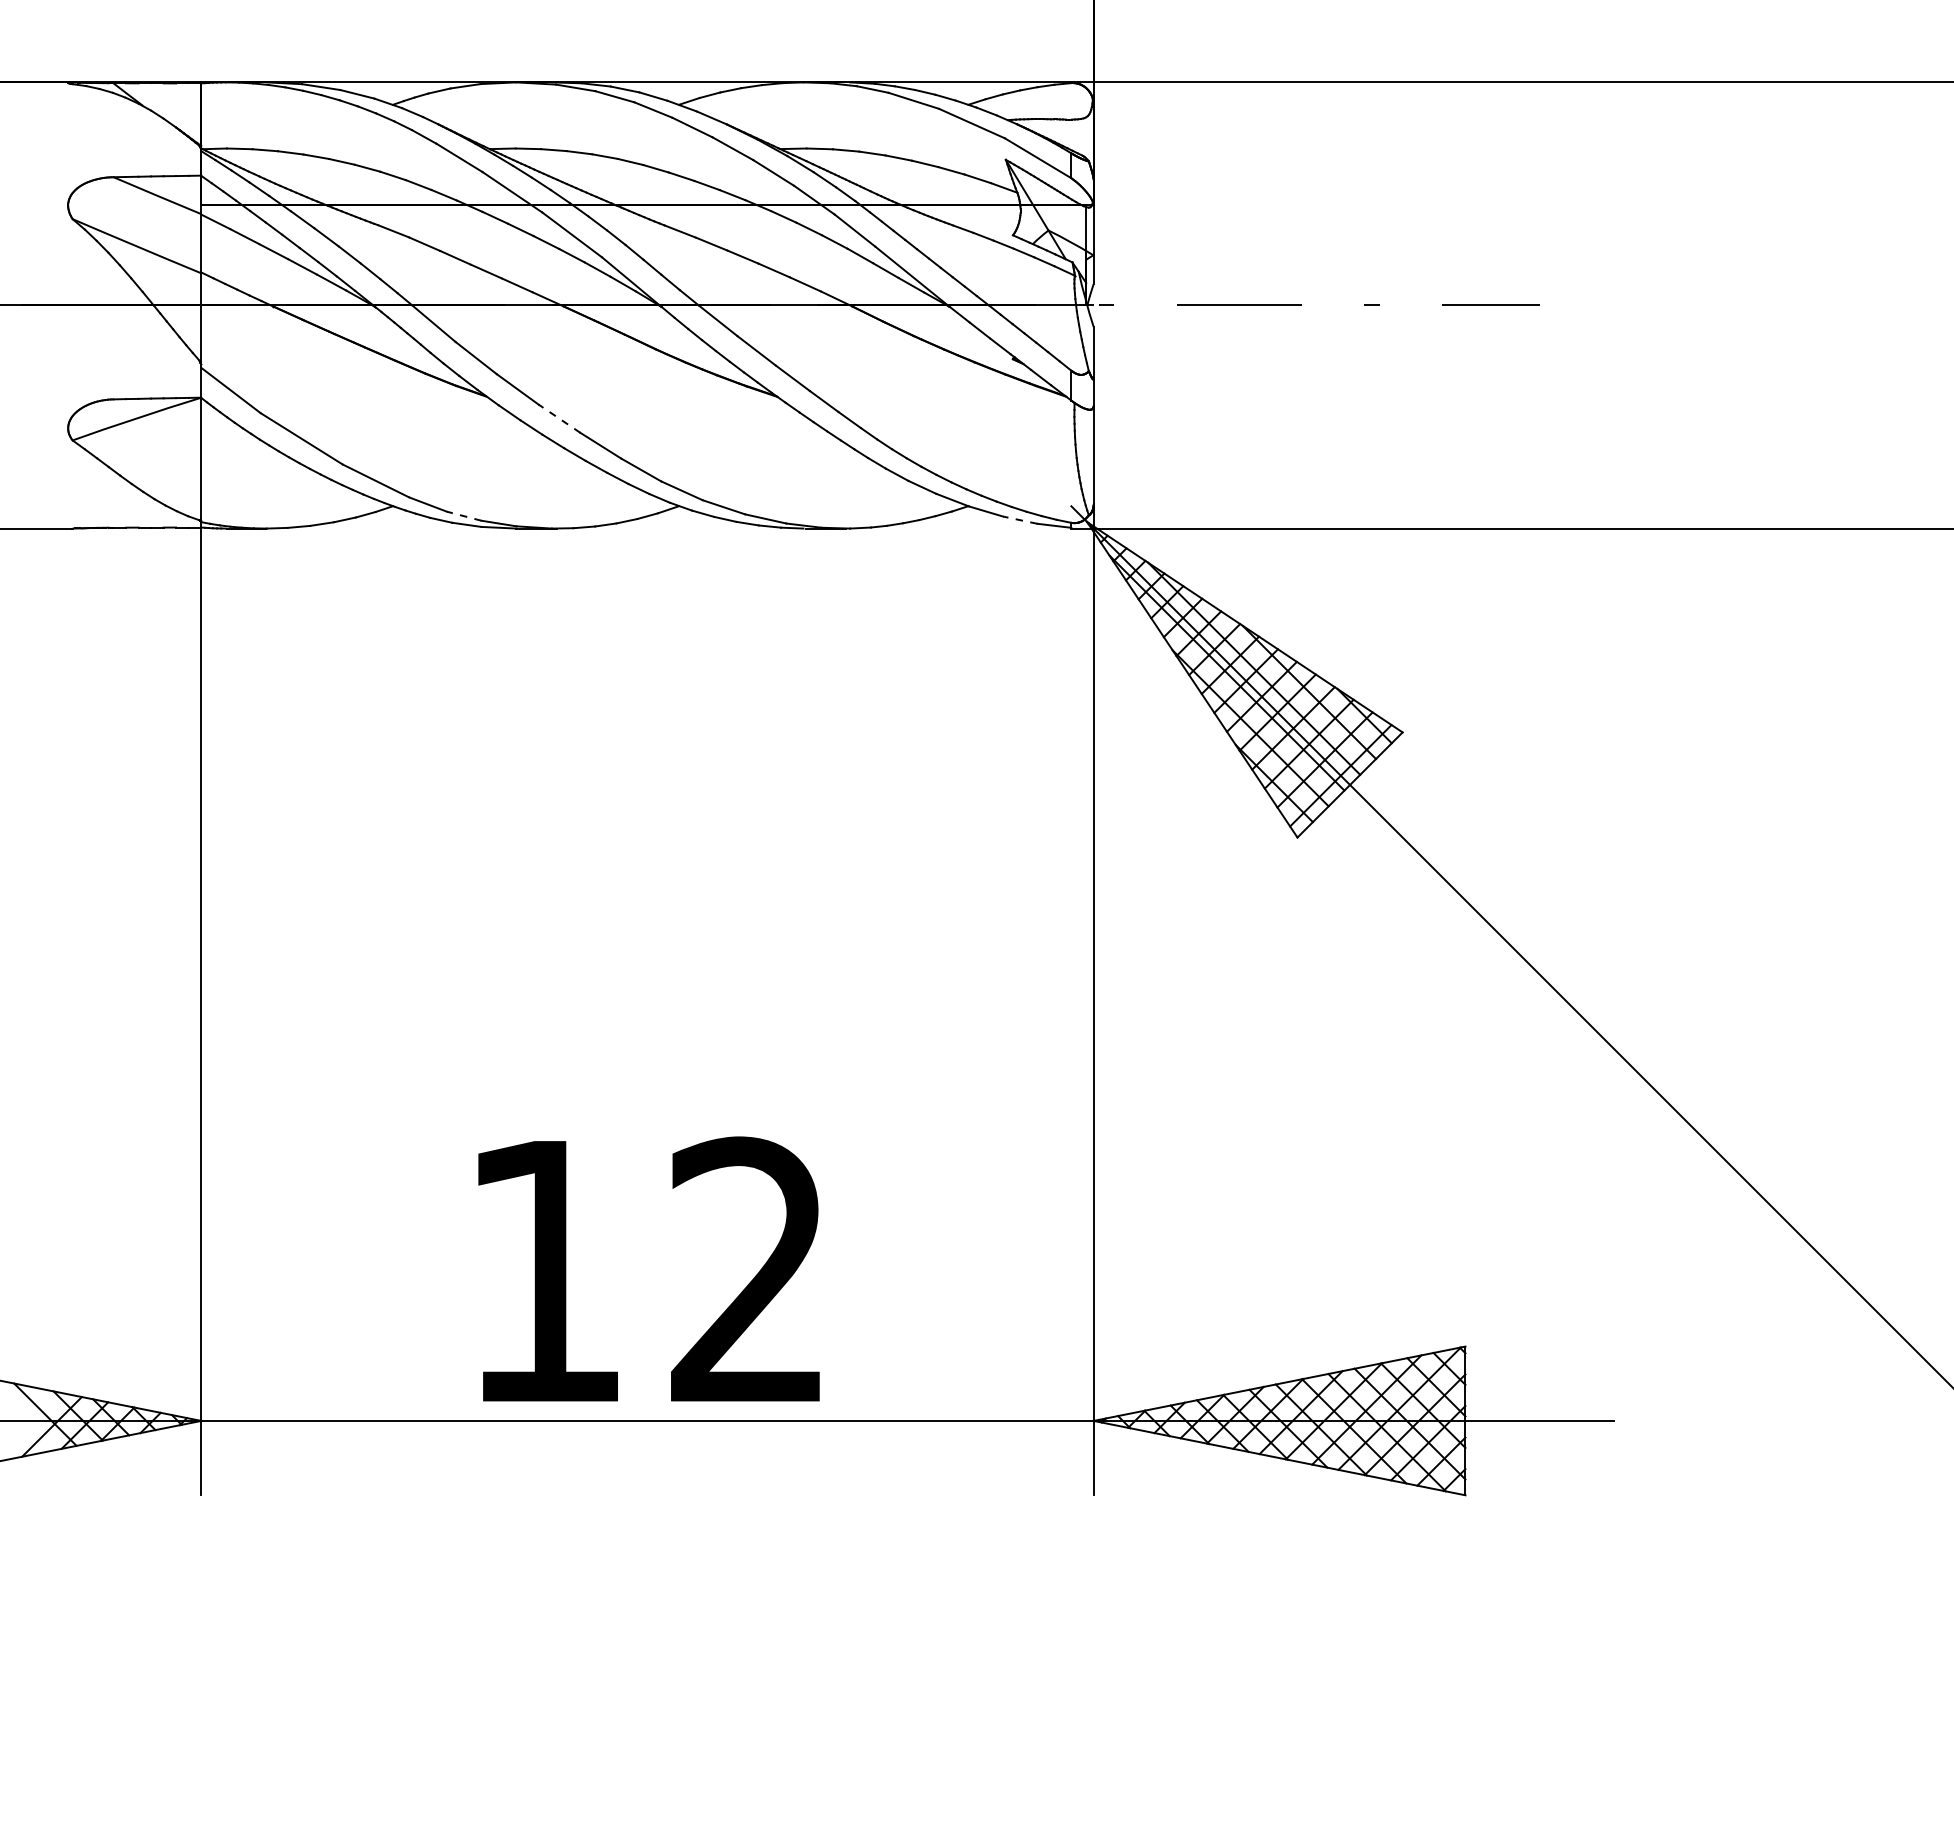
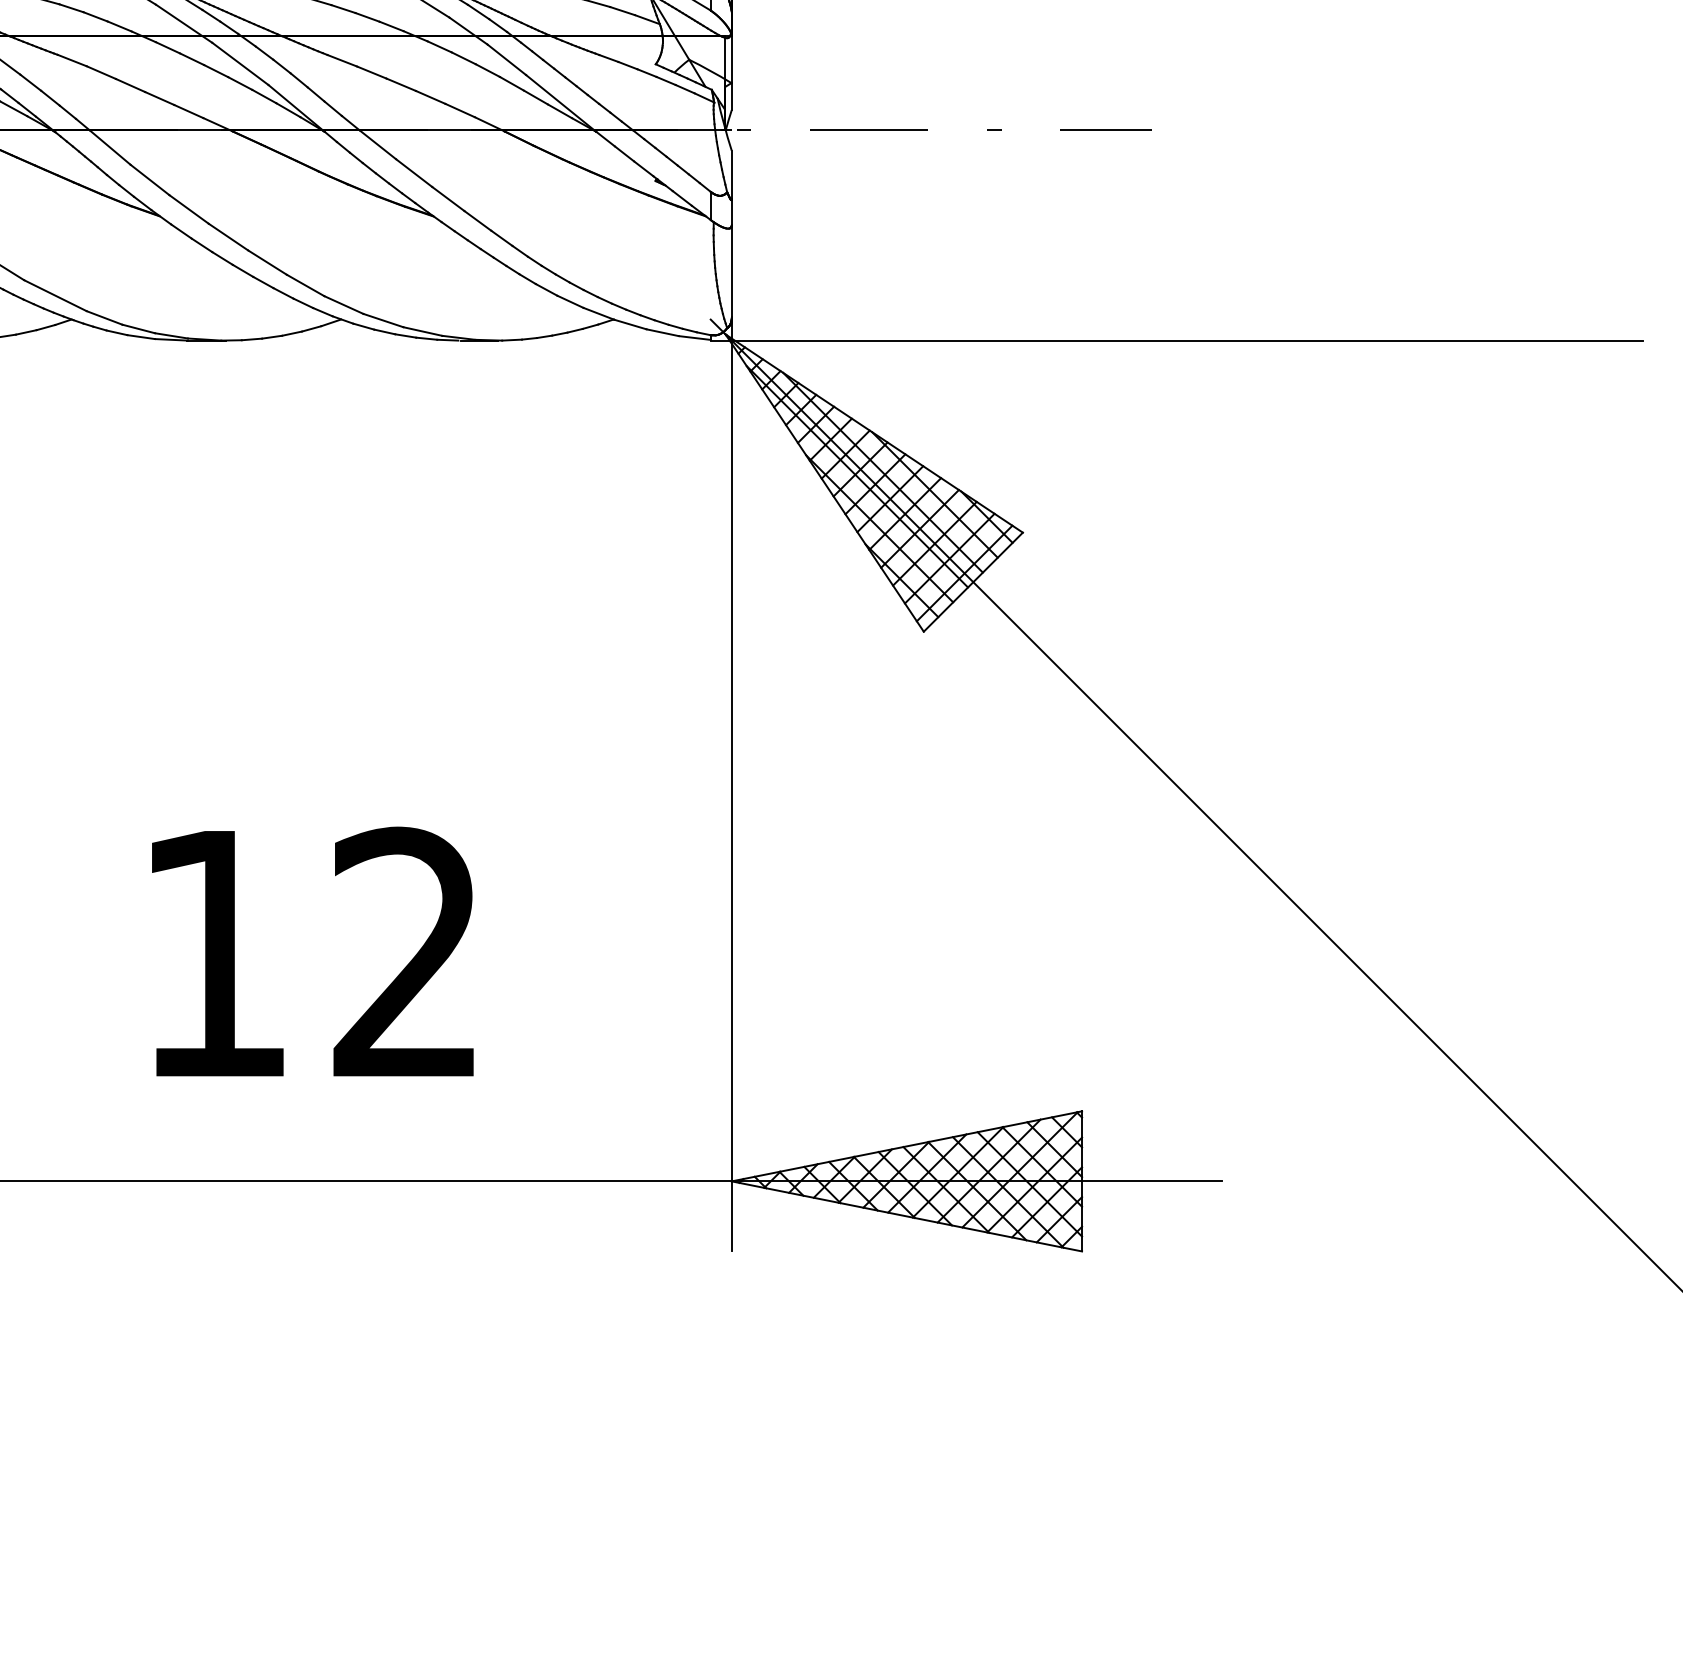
line: (559, 418) -> (228, 236), dashed -> solid
line: (464, 516) -> (138, 329), dashed -> solid
line: (1020, 520) -> (662, 333), dashed -> solid
text: (648, 1268) -> (312, 951), moved

